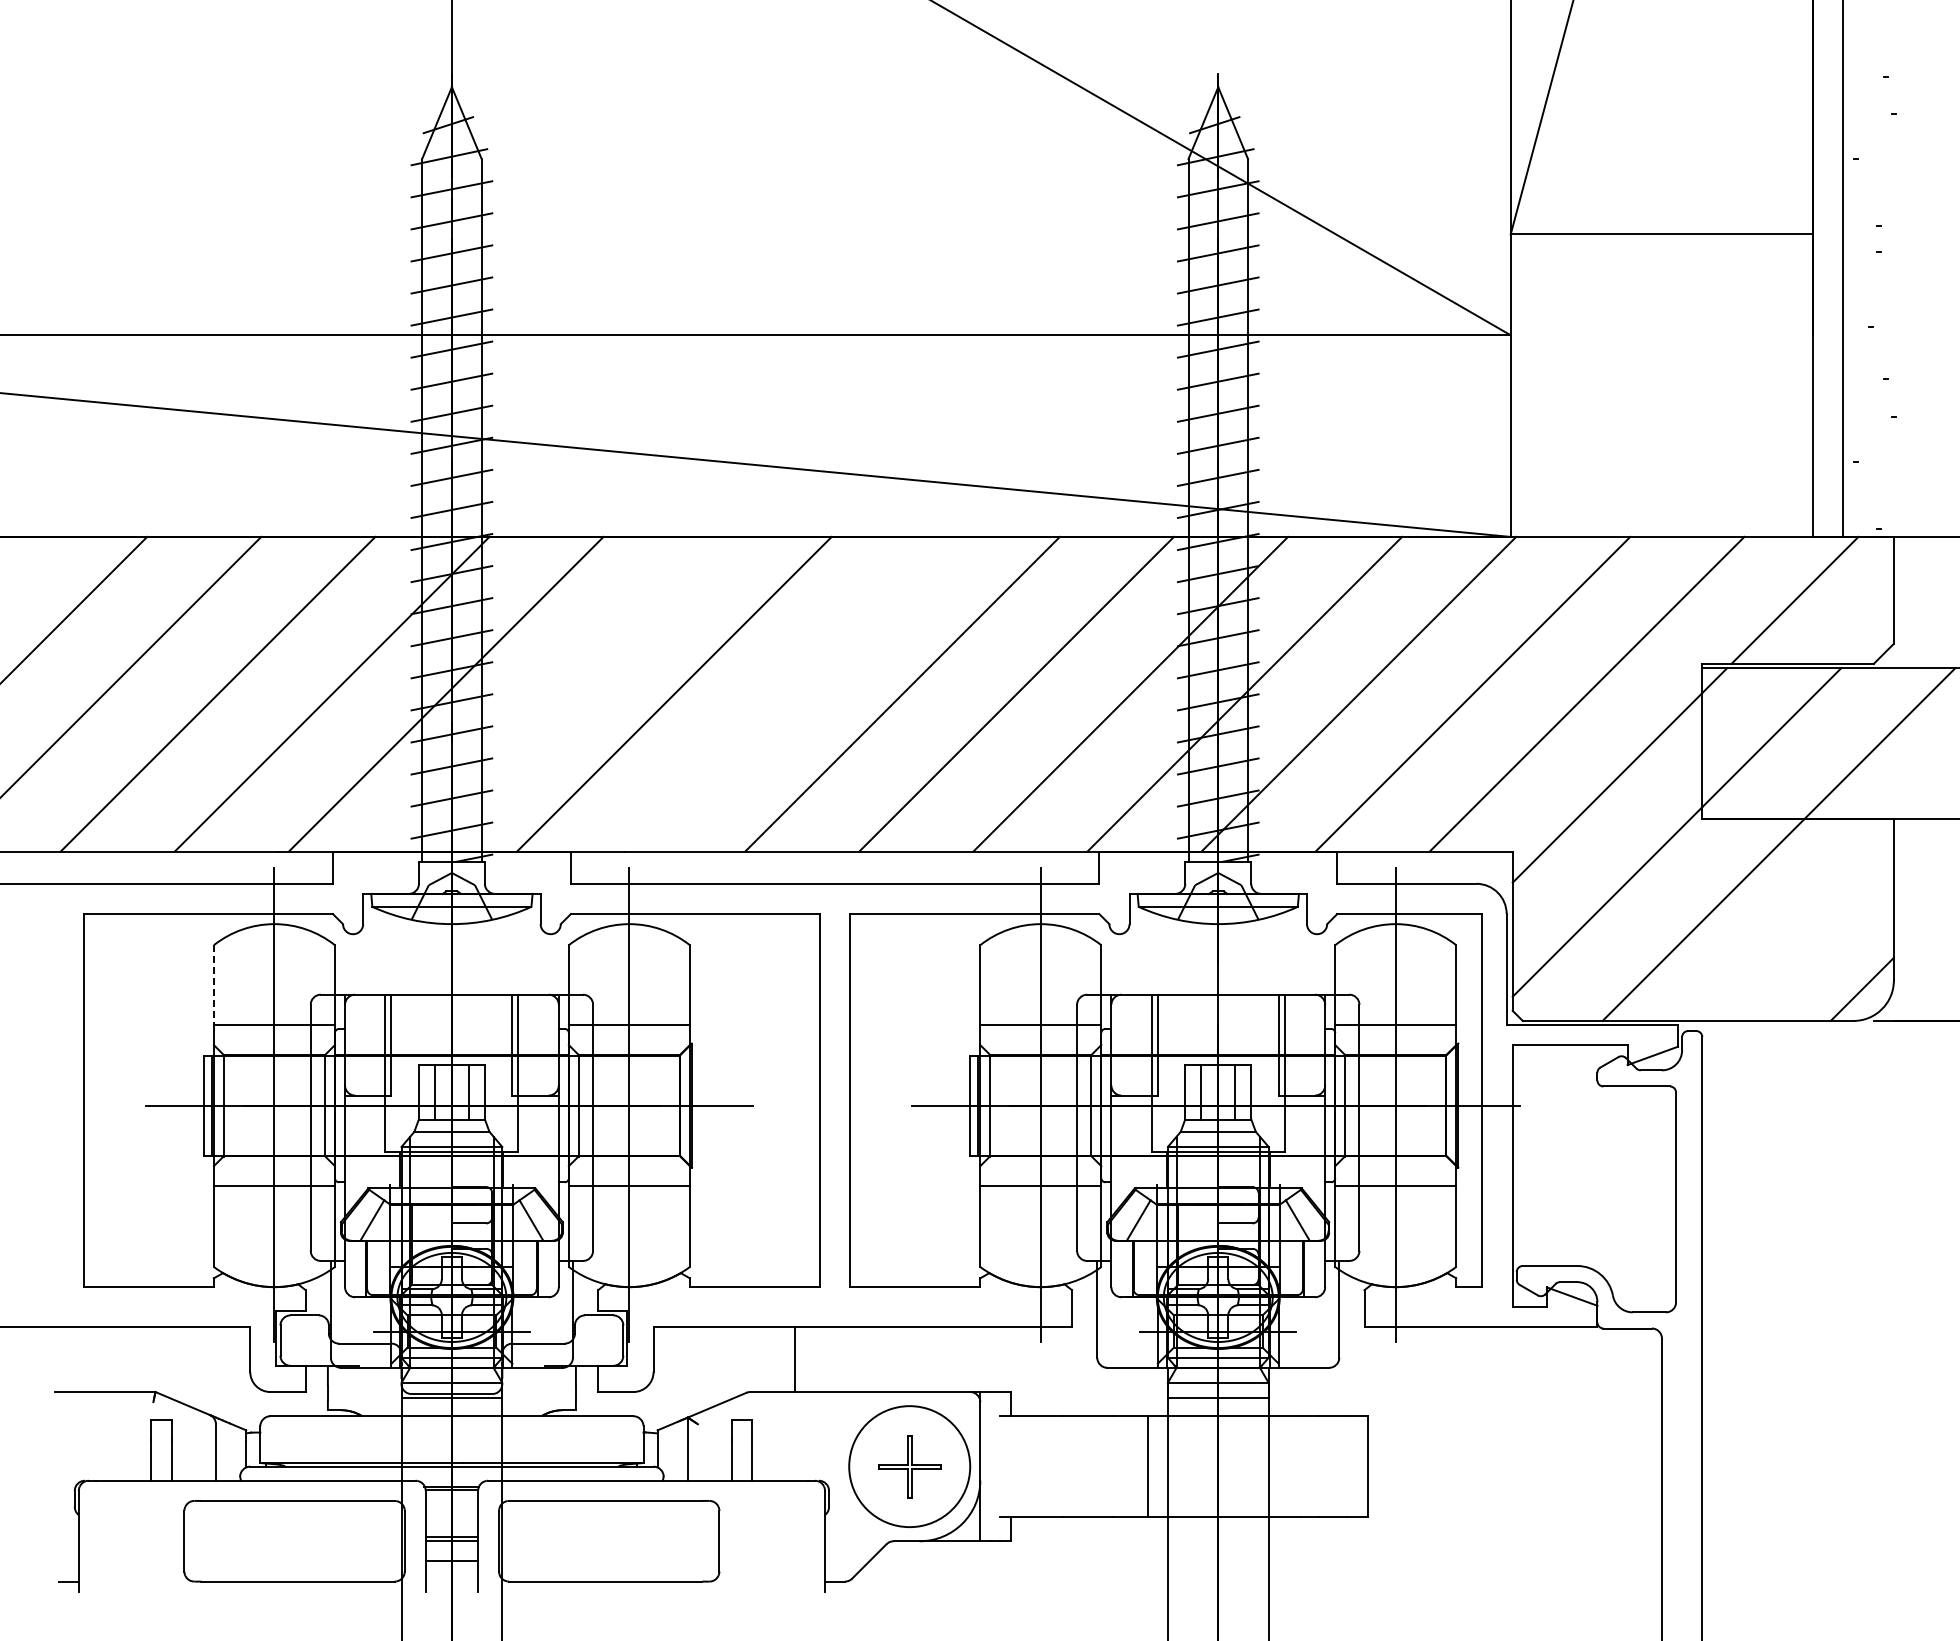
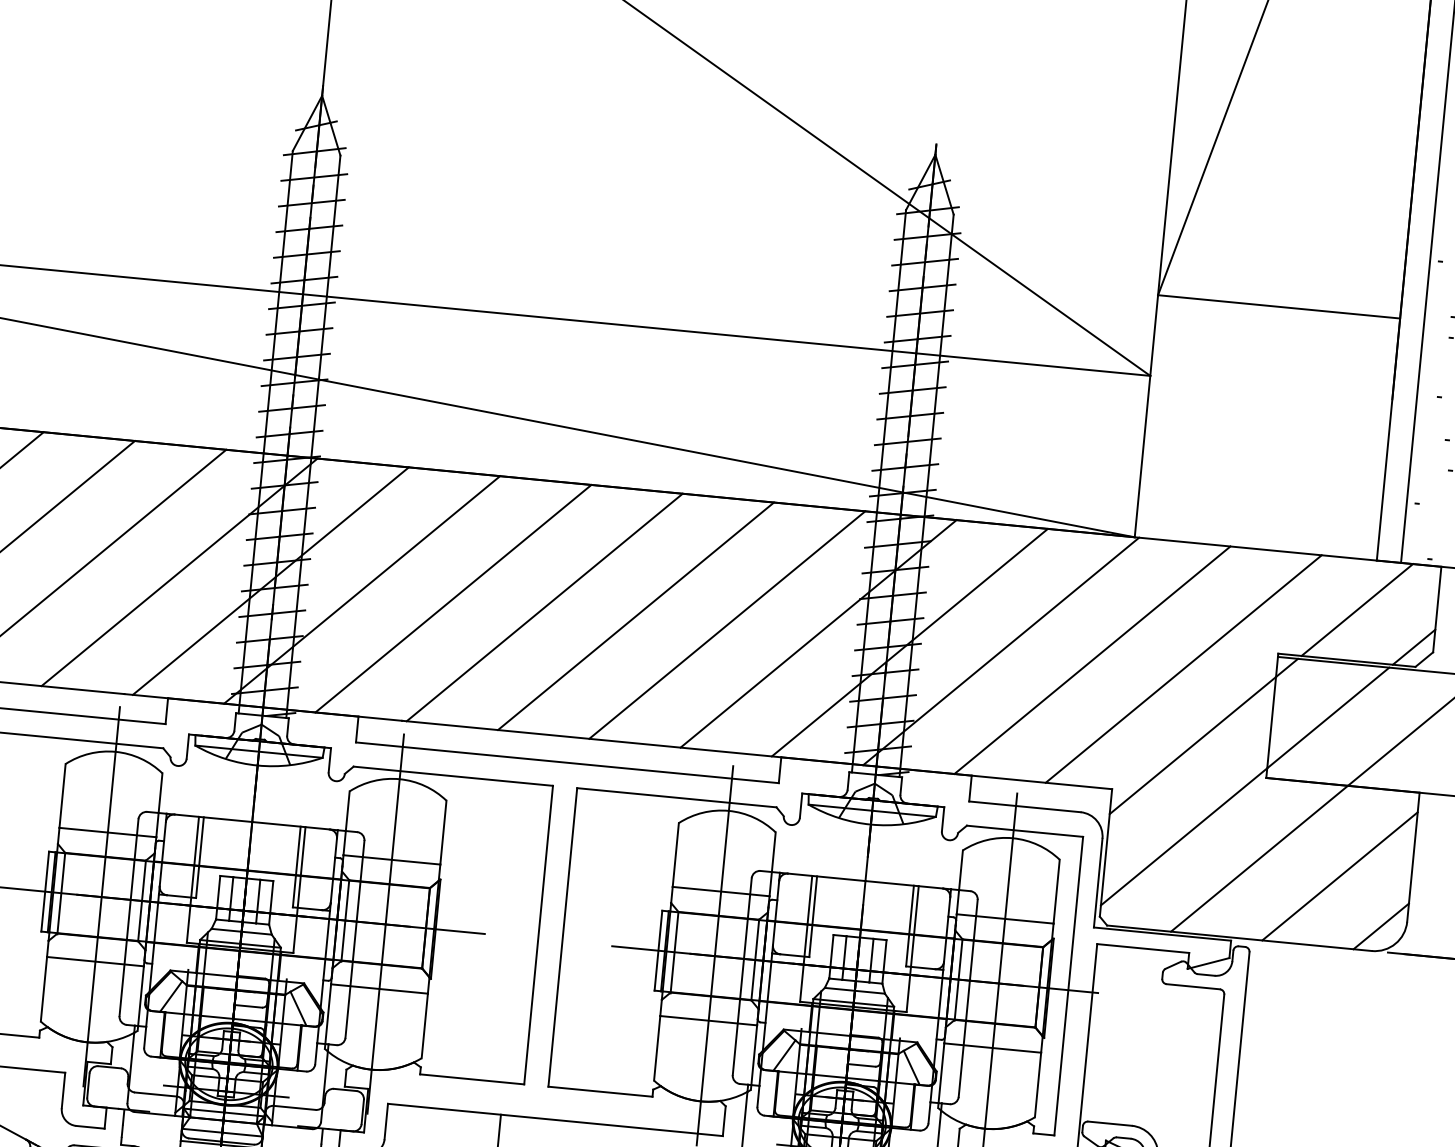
line: (1869, 639) -> (1413, 646), added
line: (560, 693) -> (362, 589), added
line: (788, 693) -> (544, 606), added
line: (1804, 931) -> (1339, 875), added
line: (213, 985) -> (62, 796), dashed -> solid

